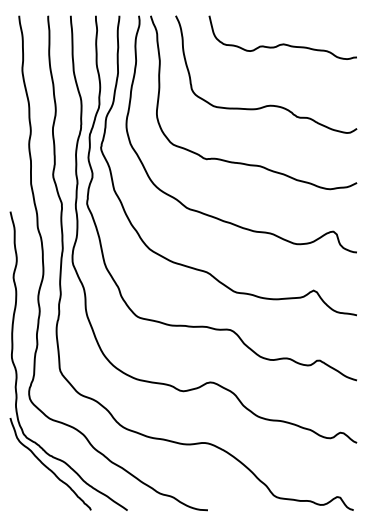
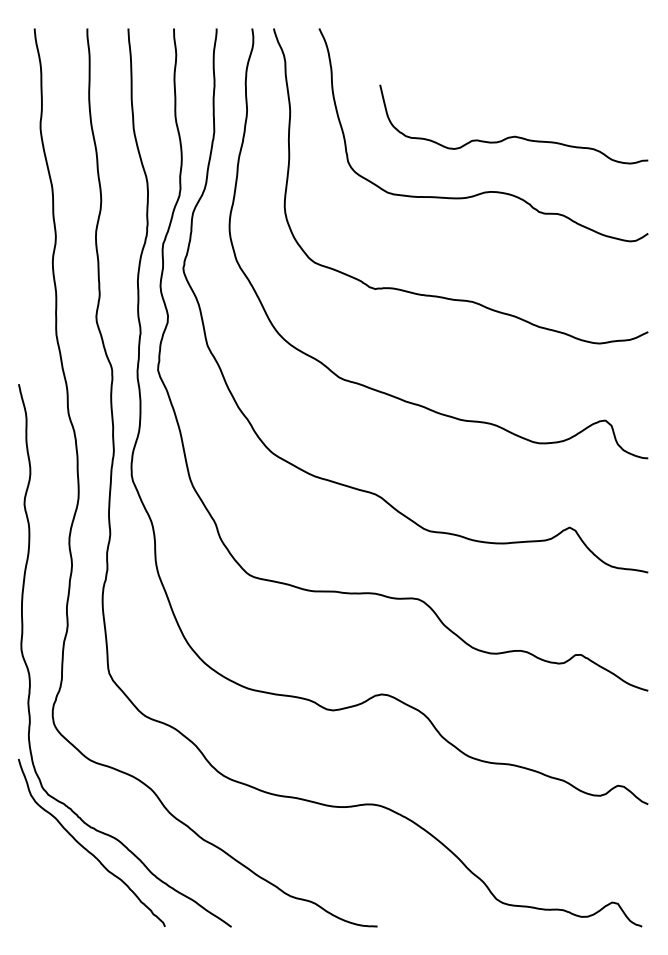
curve: (282, 43) -> (512, 135), moved

